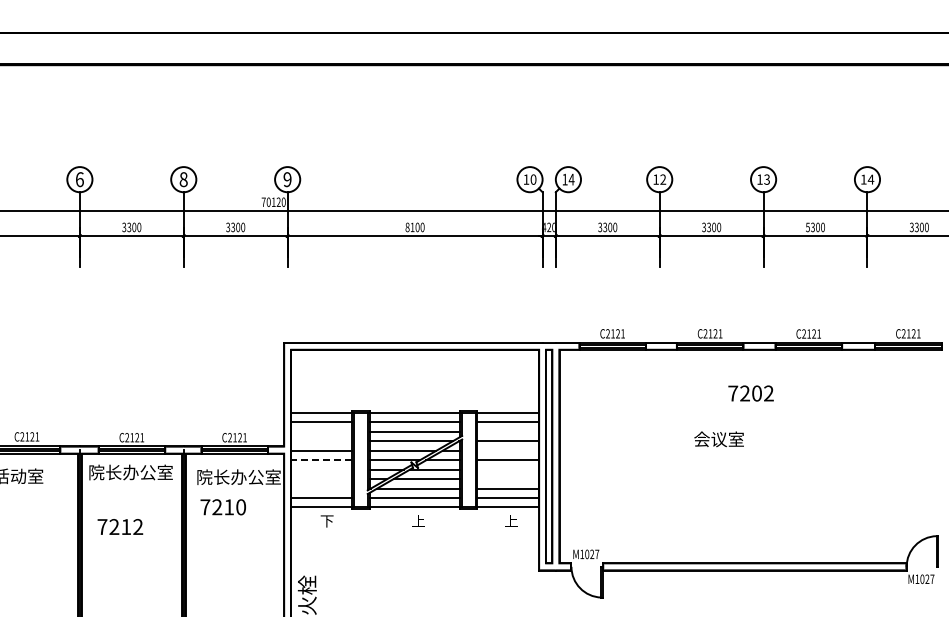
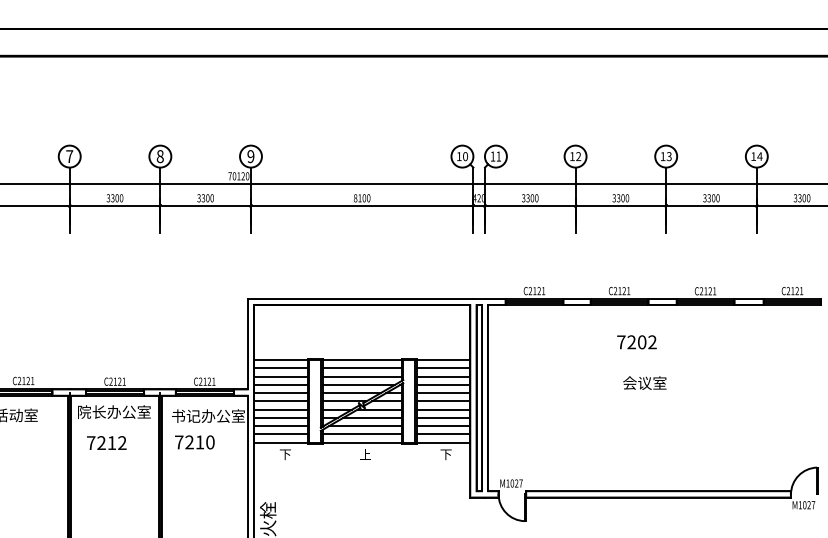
text: (79, 179) -> (69, 156), 6 -> 7
text: (571, 179) -> (498, 156), 14 -> 11
text: (807, 225) -> (704, 196), 5300 -> 3300
text: (750, 393) -> (636, 342), moved
line: (321, 431) -> (280, 376), added
line: (507, 431) -> (442, 376), added
text: (718, 439) -> (644, 383), moved
line: (321, 441) -> (280, 385), added
line: (507, 450) -> (442, 392), added
line: (321, 460) -> (280, 401), dashed -> solid
line: (321, 469) -> (280, 409), added
line: (507, 469) -> (442, 409), added
text: (213, 476) -> (186, 415), 院长办公室 -> 书记办公室
line: (321, 479) -> (280, 418), added
line: (507, 479) -> (442, 418), added
line: (321, 488) -> (280, 426), added
text: (511, 521) -> (446, 454), 上 -> 下
text: (120, 526) -> (106, 442), moved

